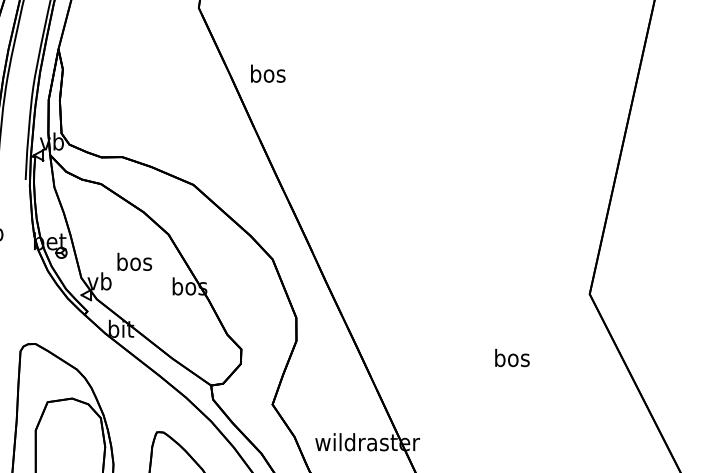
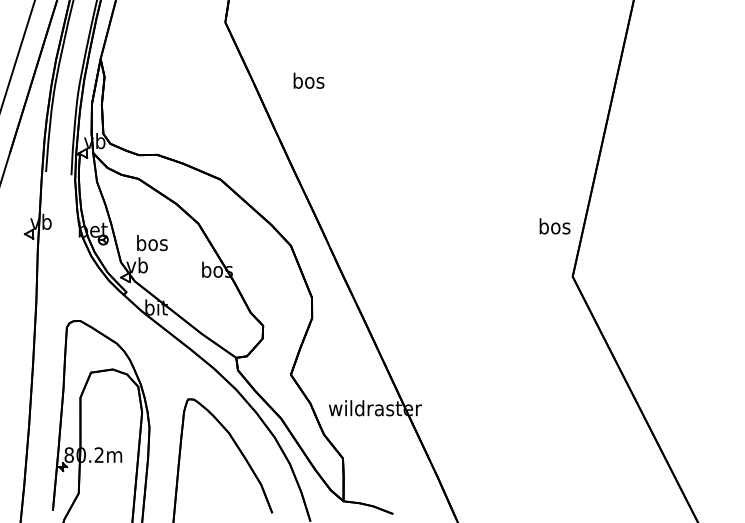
text: (267, 73) -> (308, 80), moved
text: (134, 262) -> (152, 243), moved
text: (511, 358) -> (554, 226), moved

